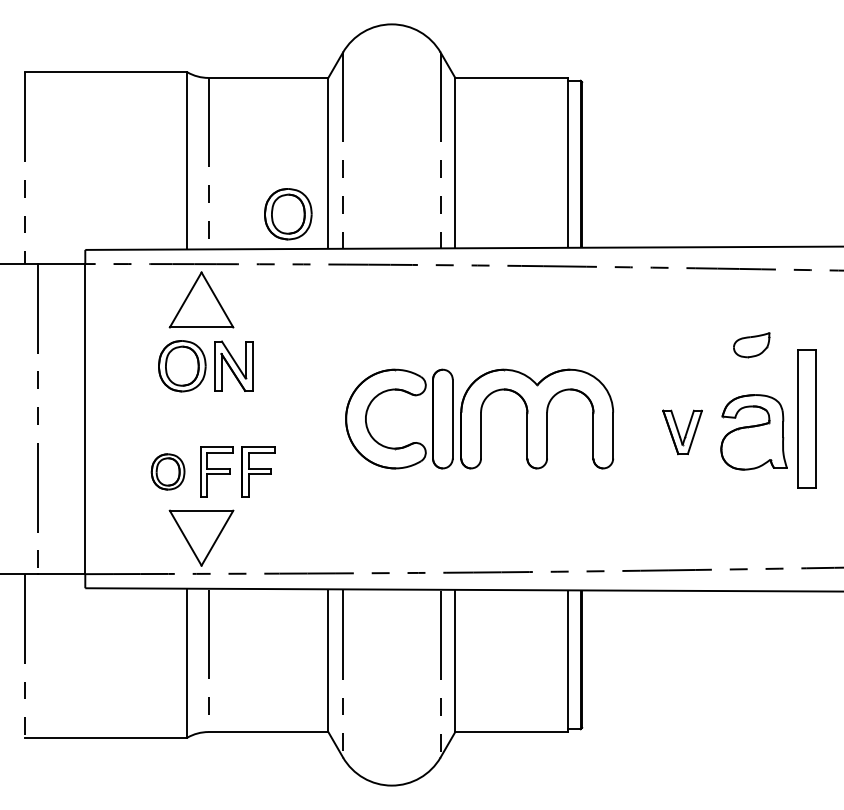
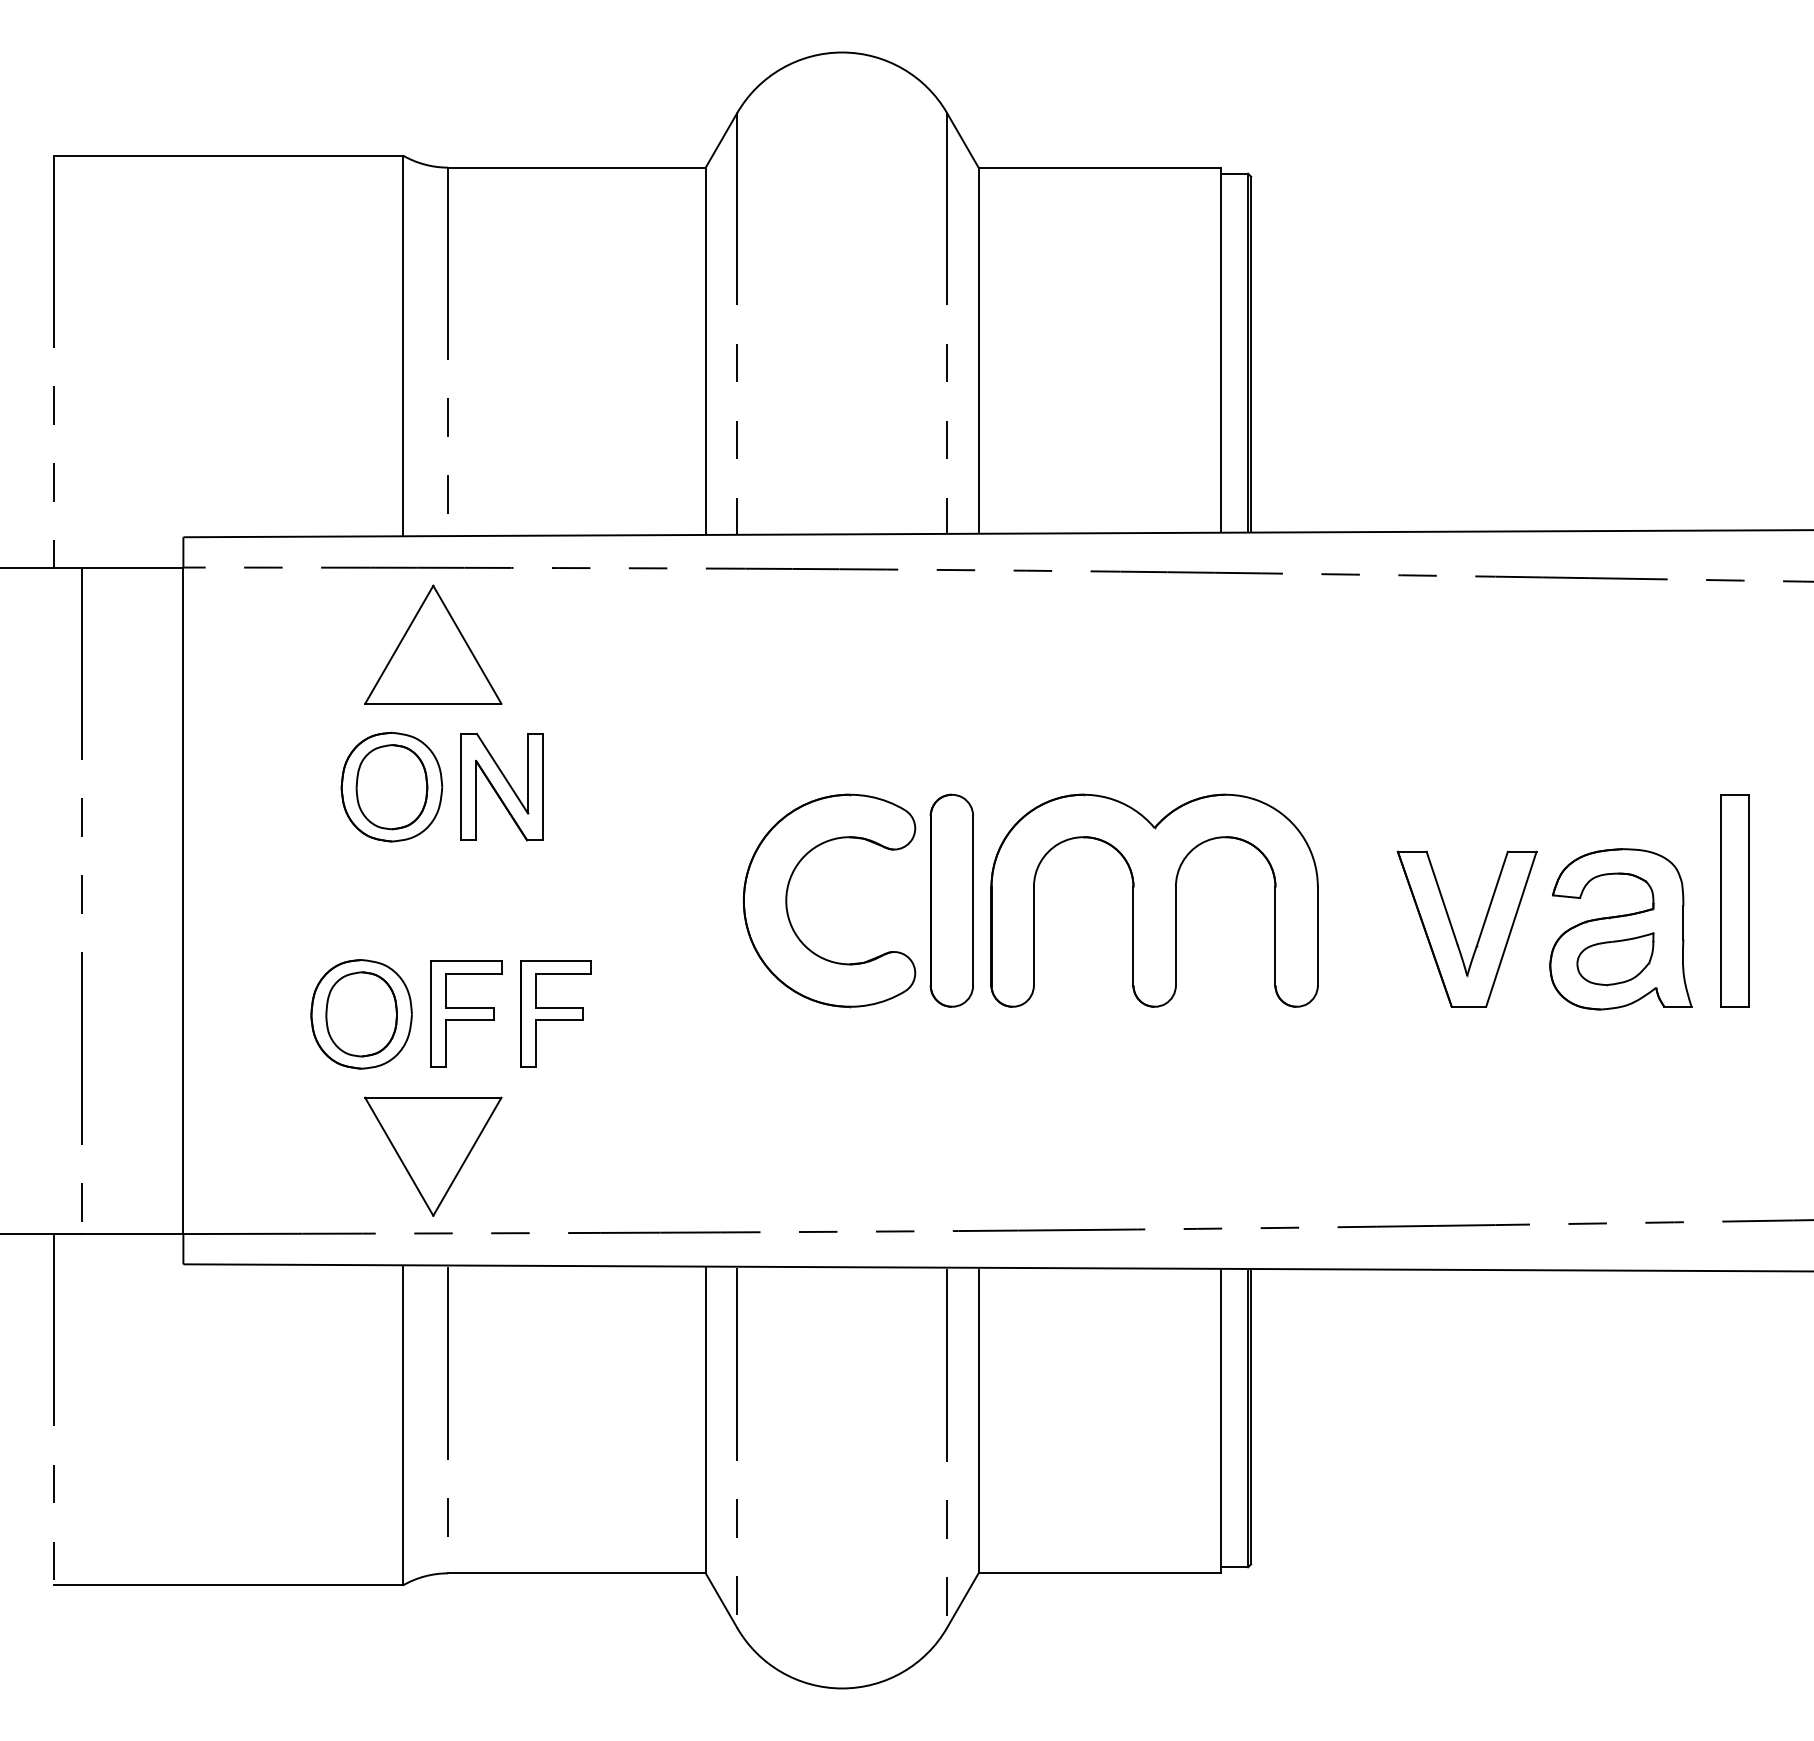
part: (288, 214) -> (620, 461), removed
part: (751, 345) -> (1615, 959), moved
part: (807, 418) -> (1735, 899), size x0.71
part: (682, 432) -> (1466, 929), size x1.67
part: (167, 471) -> (360, 1013), size x1.43

